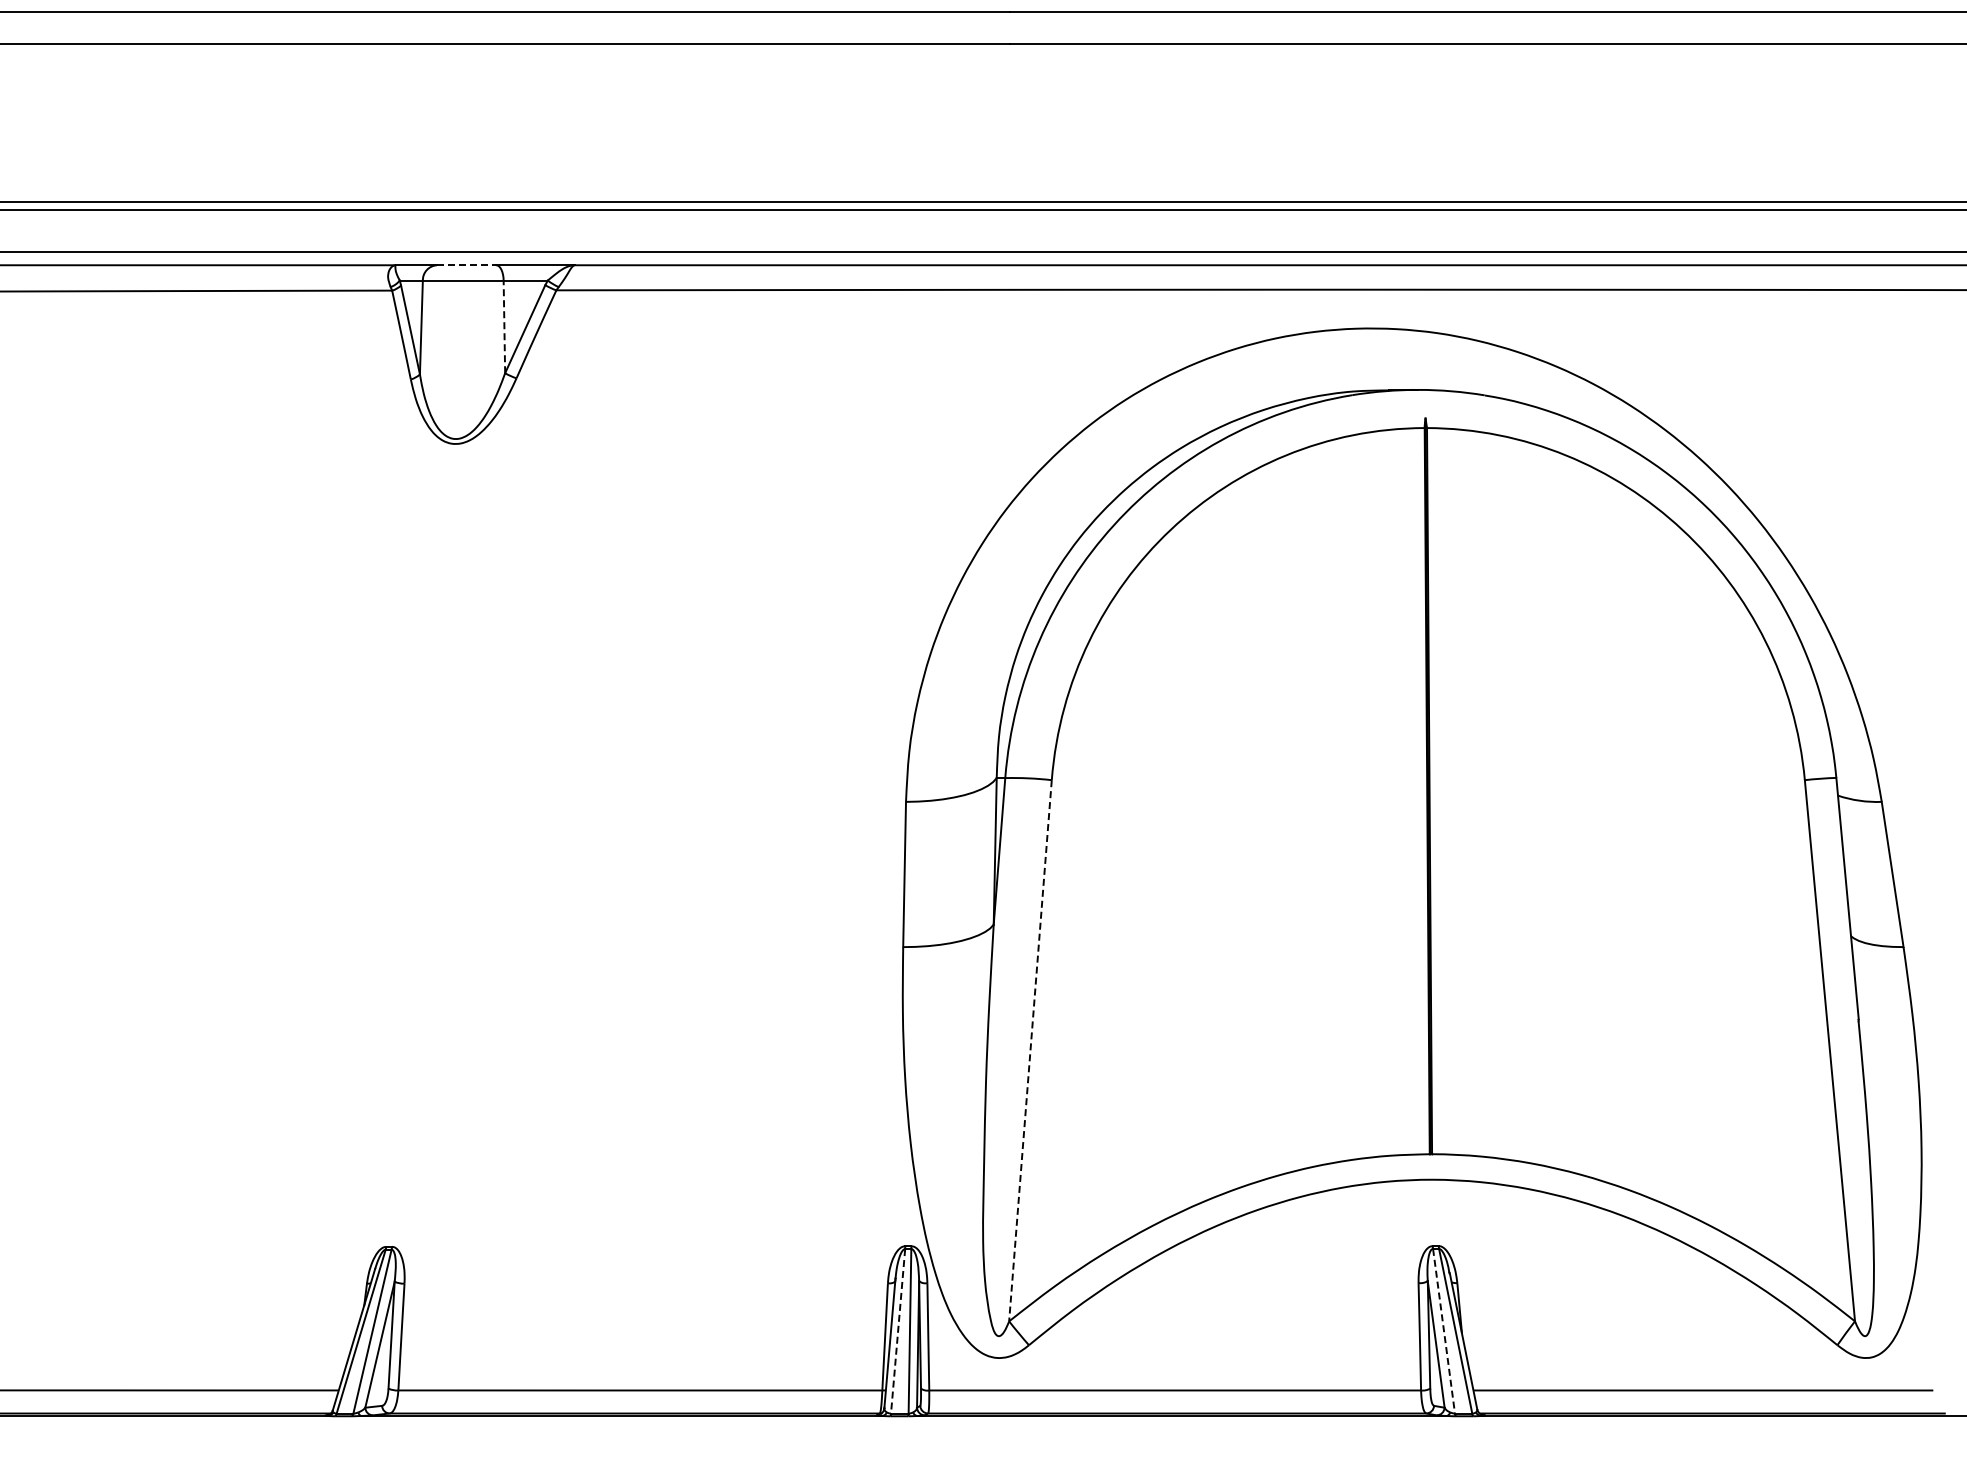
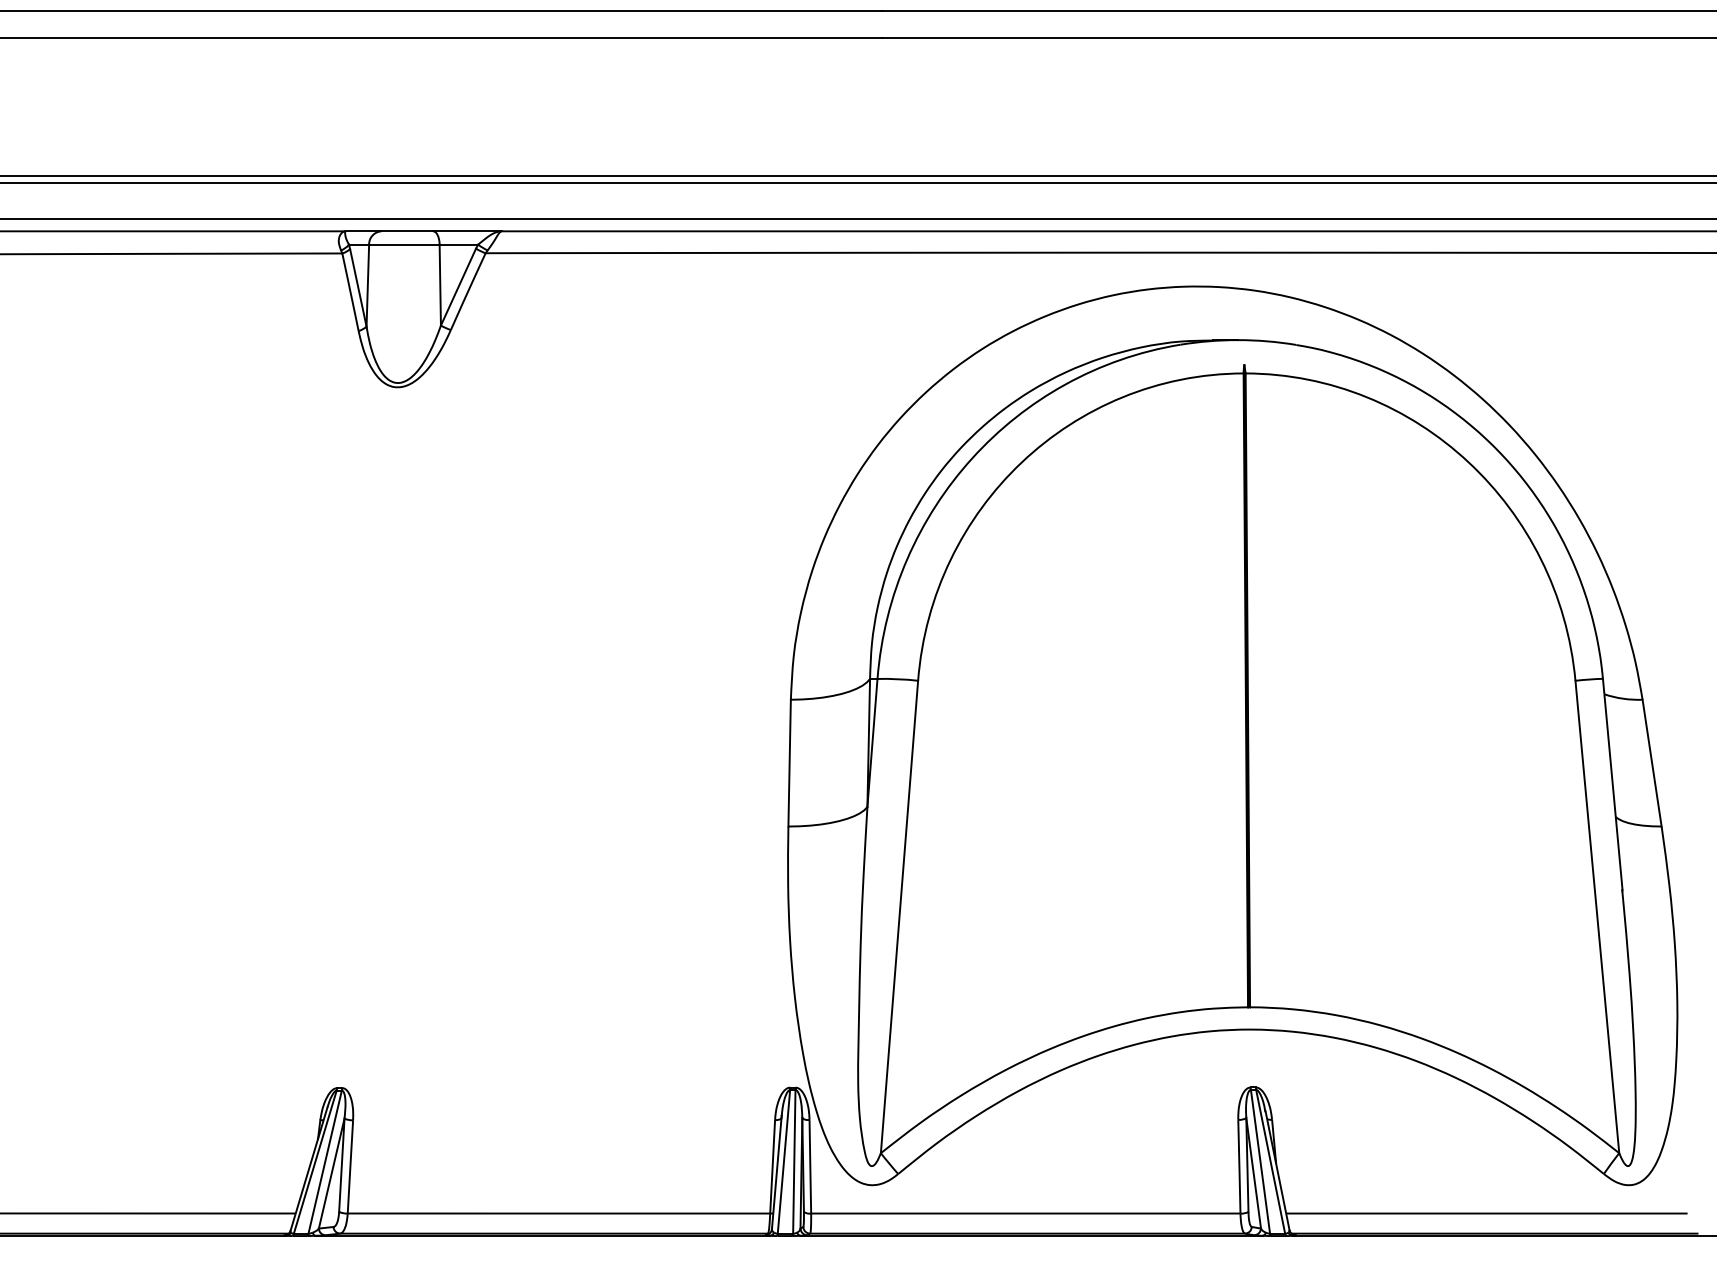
line: (466, 265) -> (407, 231), dashed -> solid
line: (504, 326) -> (440, 284), dashed -> solid
line: (1030, 1051) -> (899, 917), dashed -> solid
line: (898, 1331) -> (784, 1162), dashed -> solid
line: (1444, 1331) -> (1260, 1162), dashed -> solid

